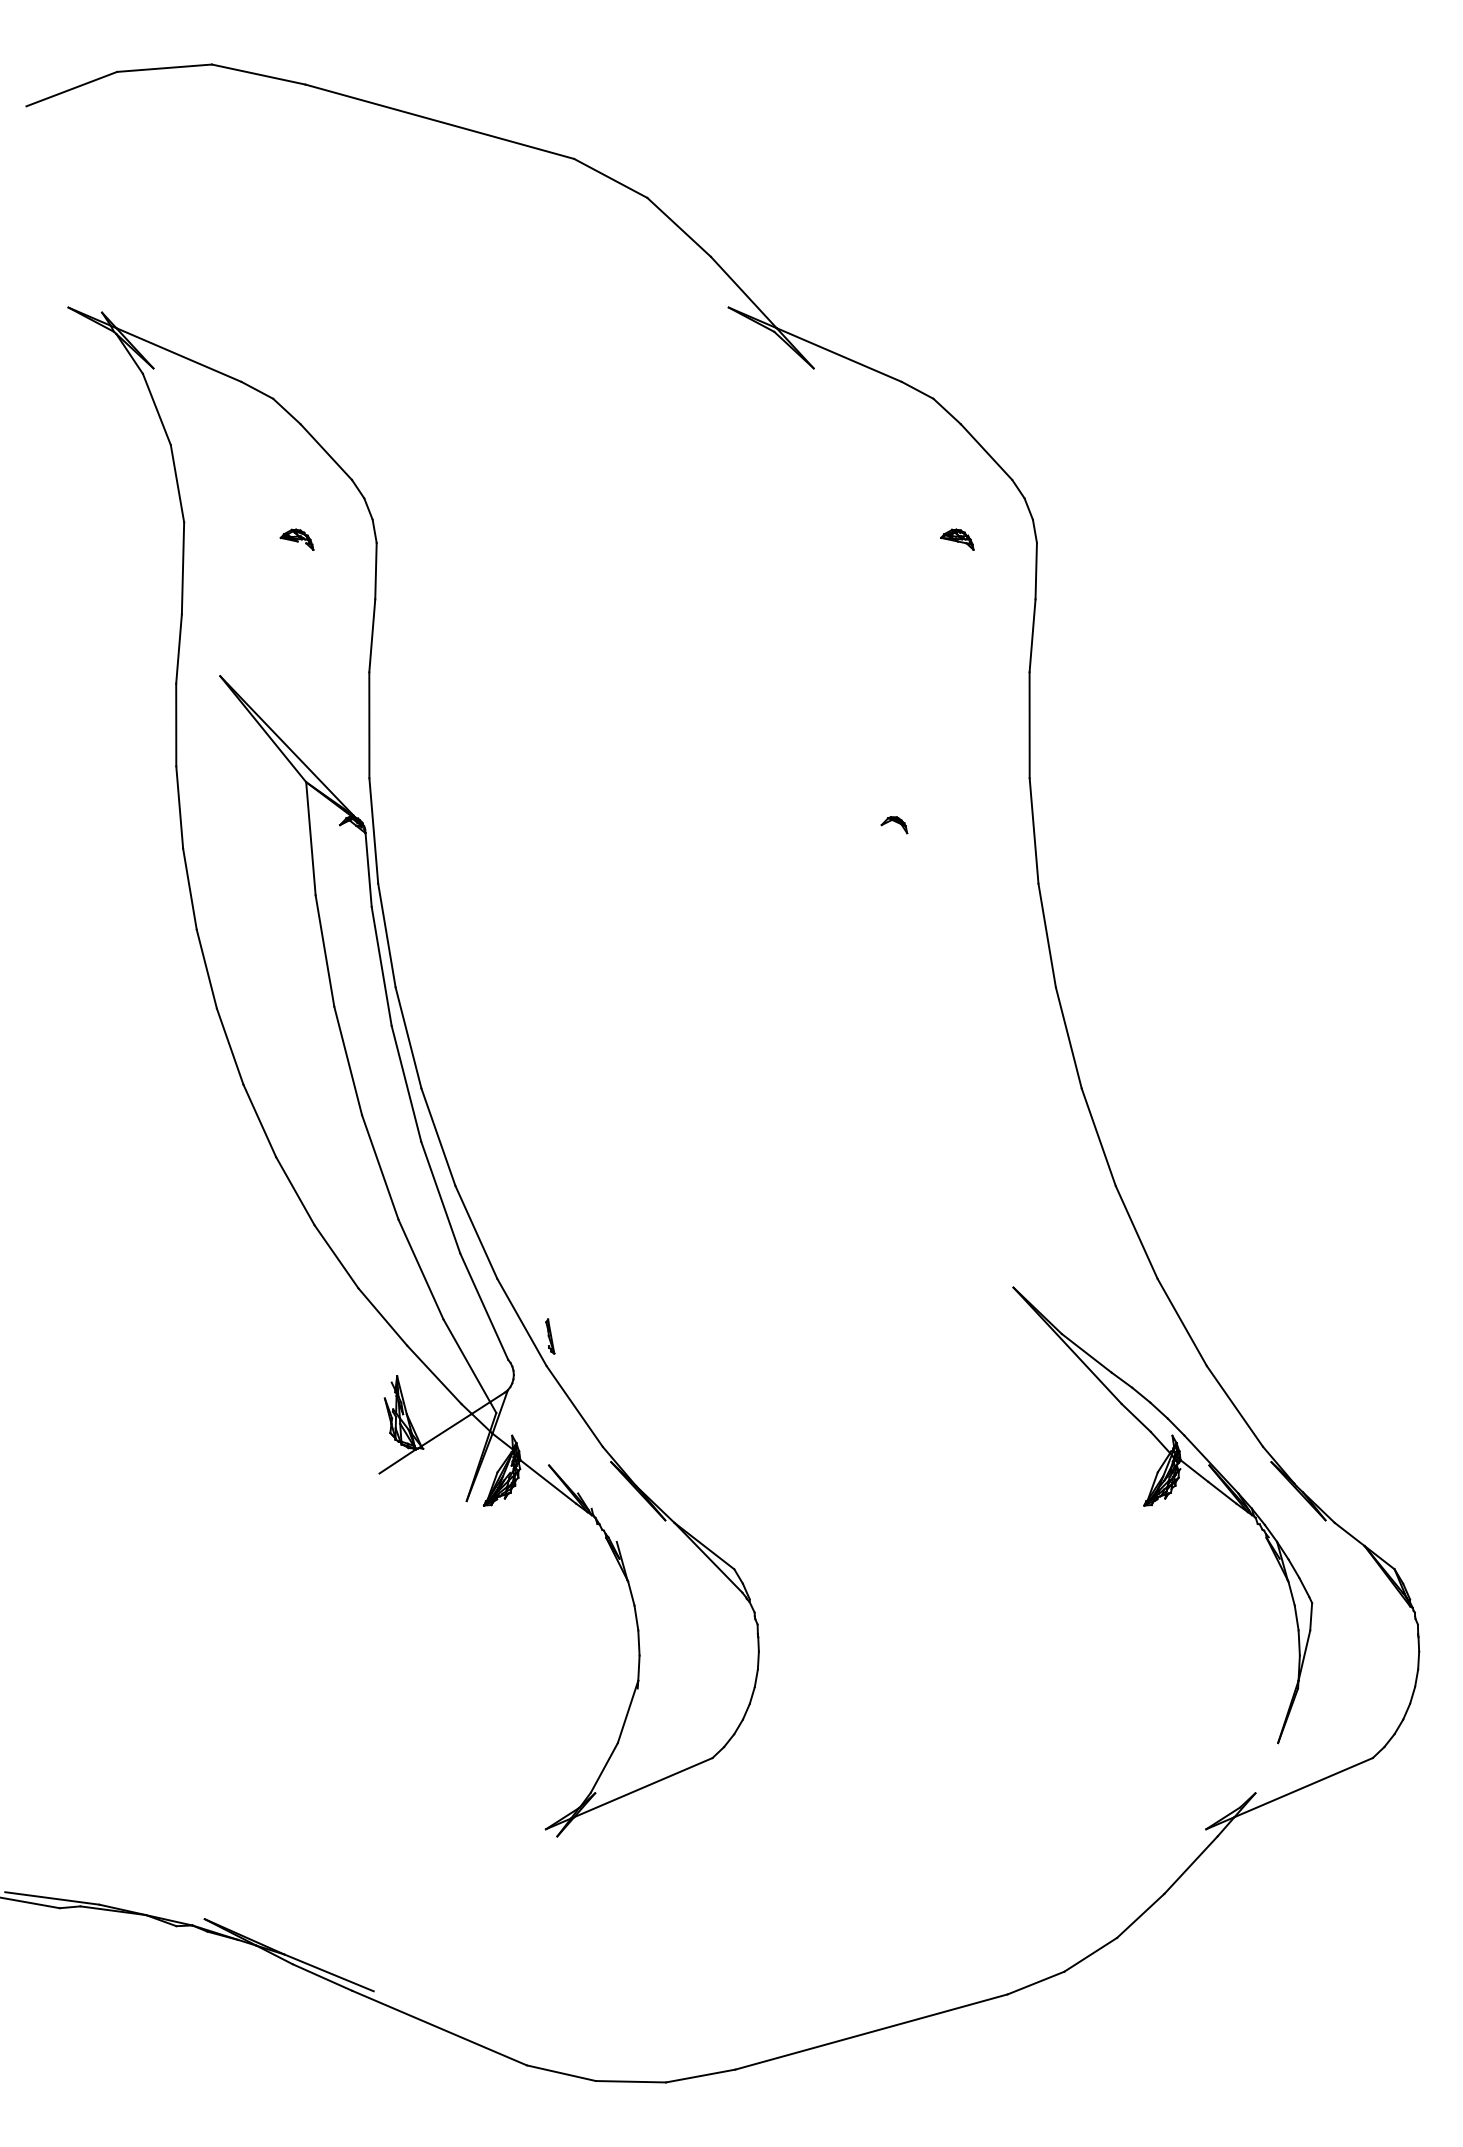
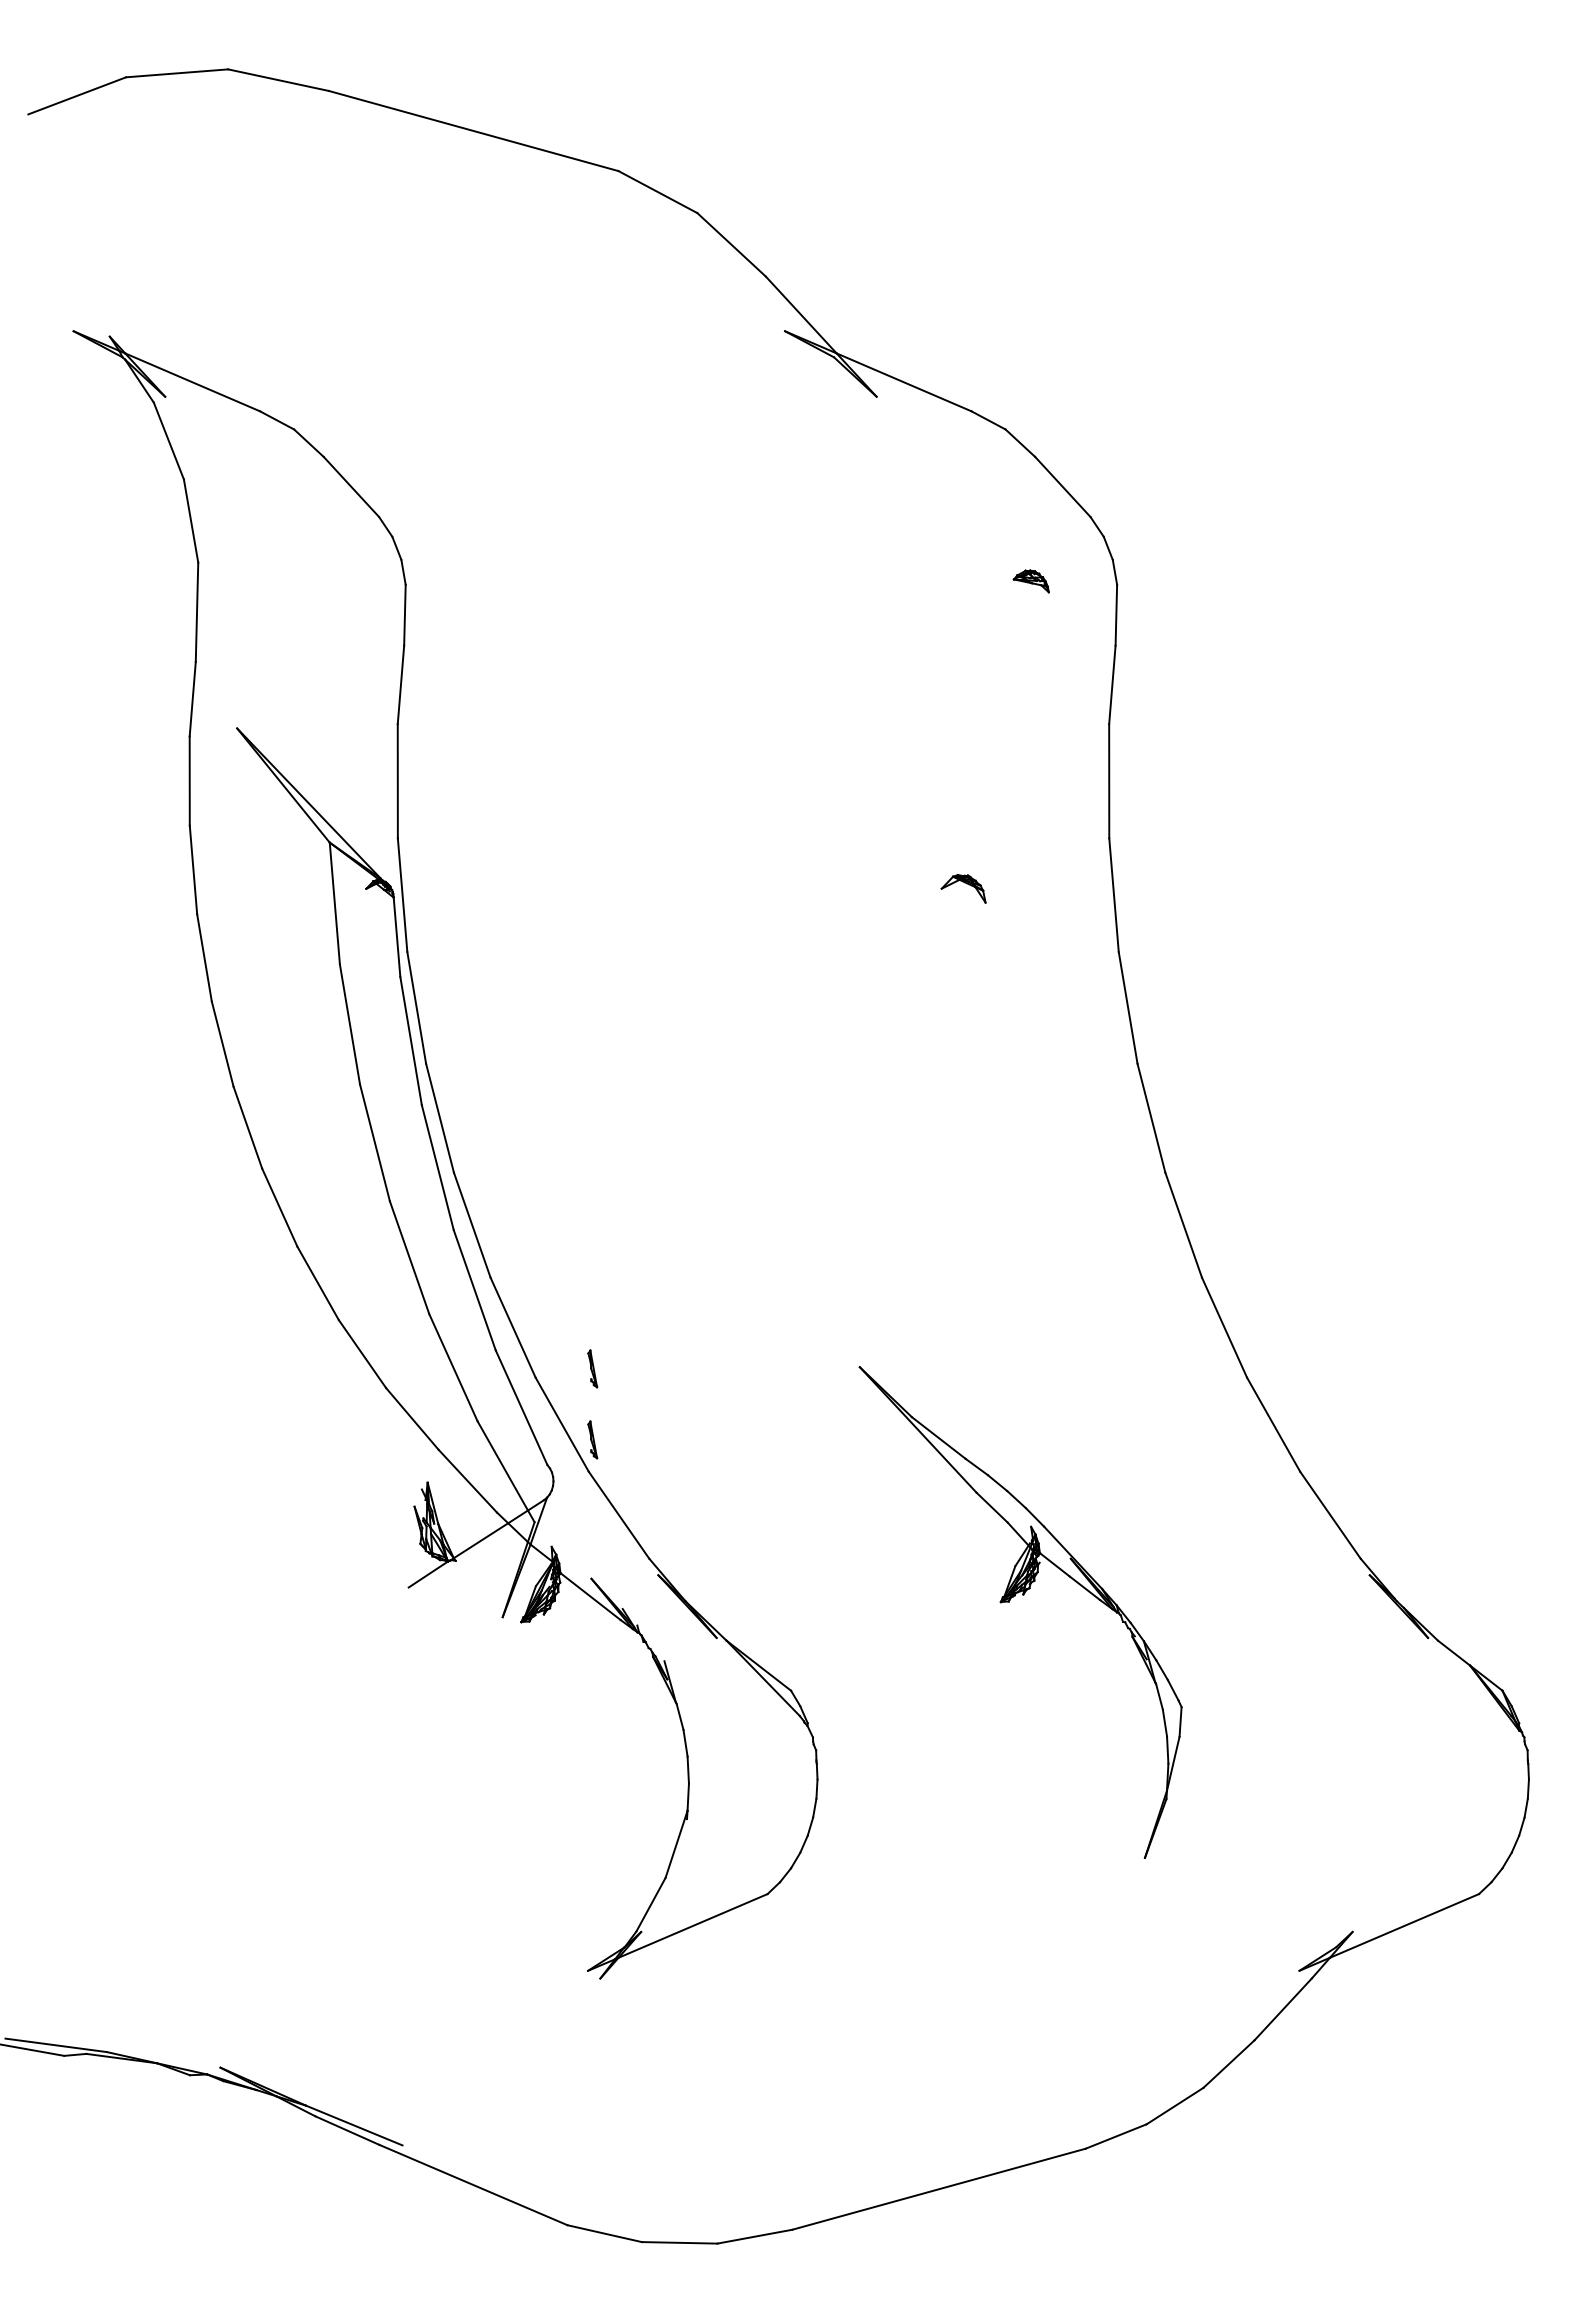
part: (296, 539) -> (319, 581), removed
part: (894, 824) -> (963, 888), size x1.6
part: (550, 1270) -> (592, 1368), added
part: (1152, 1505) -> (1009, 1602), moved

